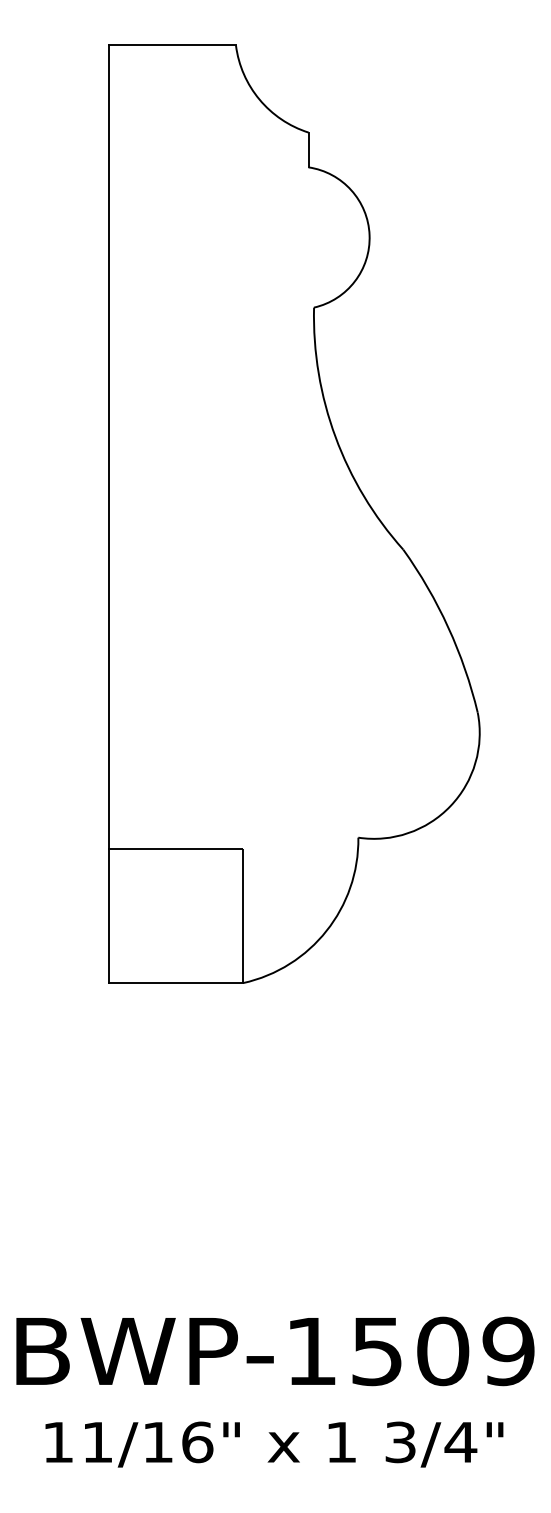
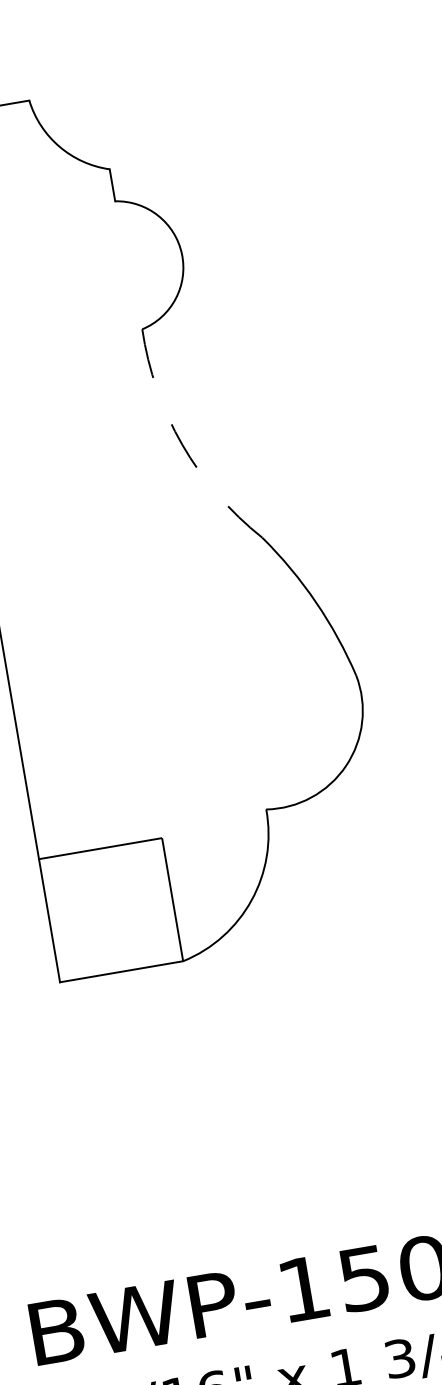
arc: (335, 437) -> (182, 445), solid -> dashed

